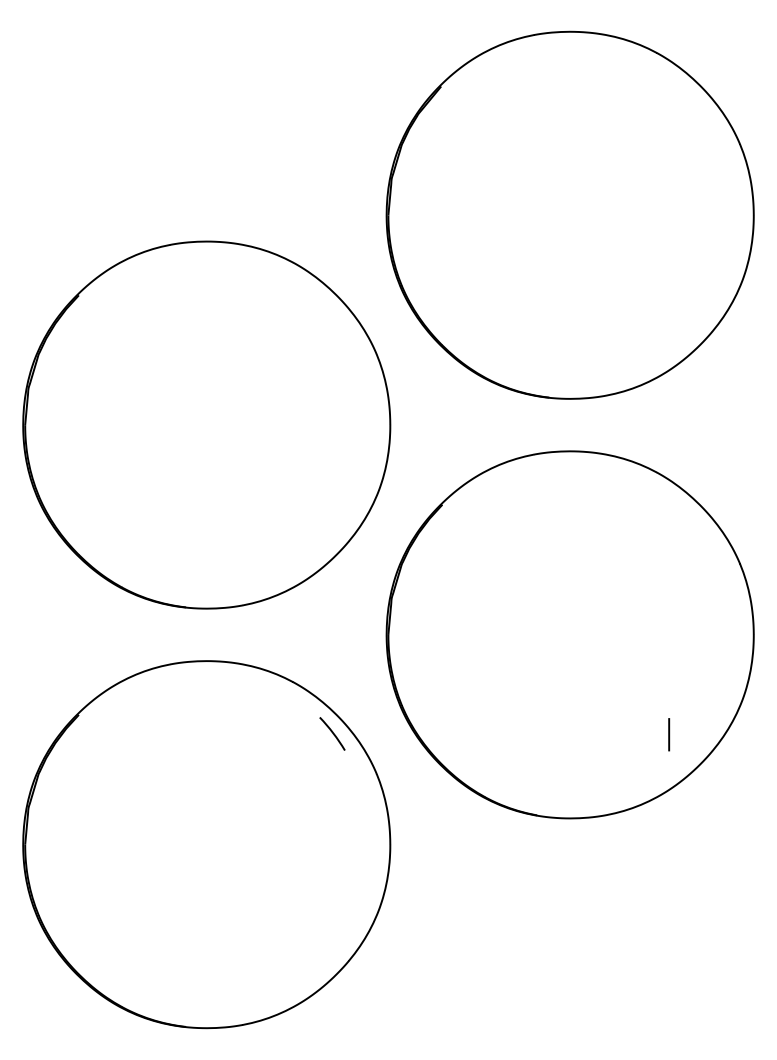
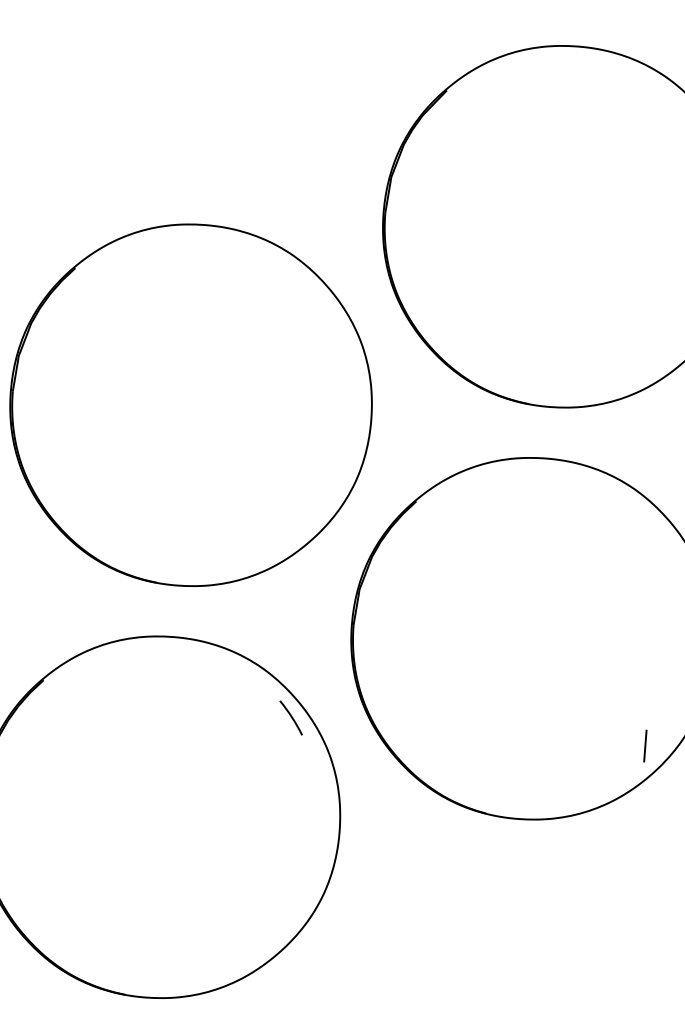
line: (669, 734) -> (645, 745), moved

